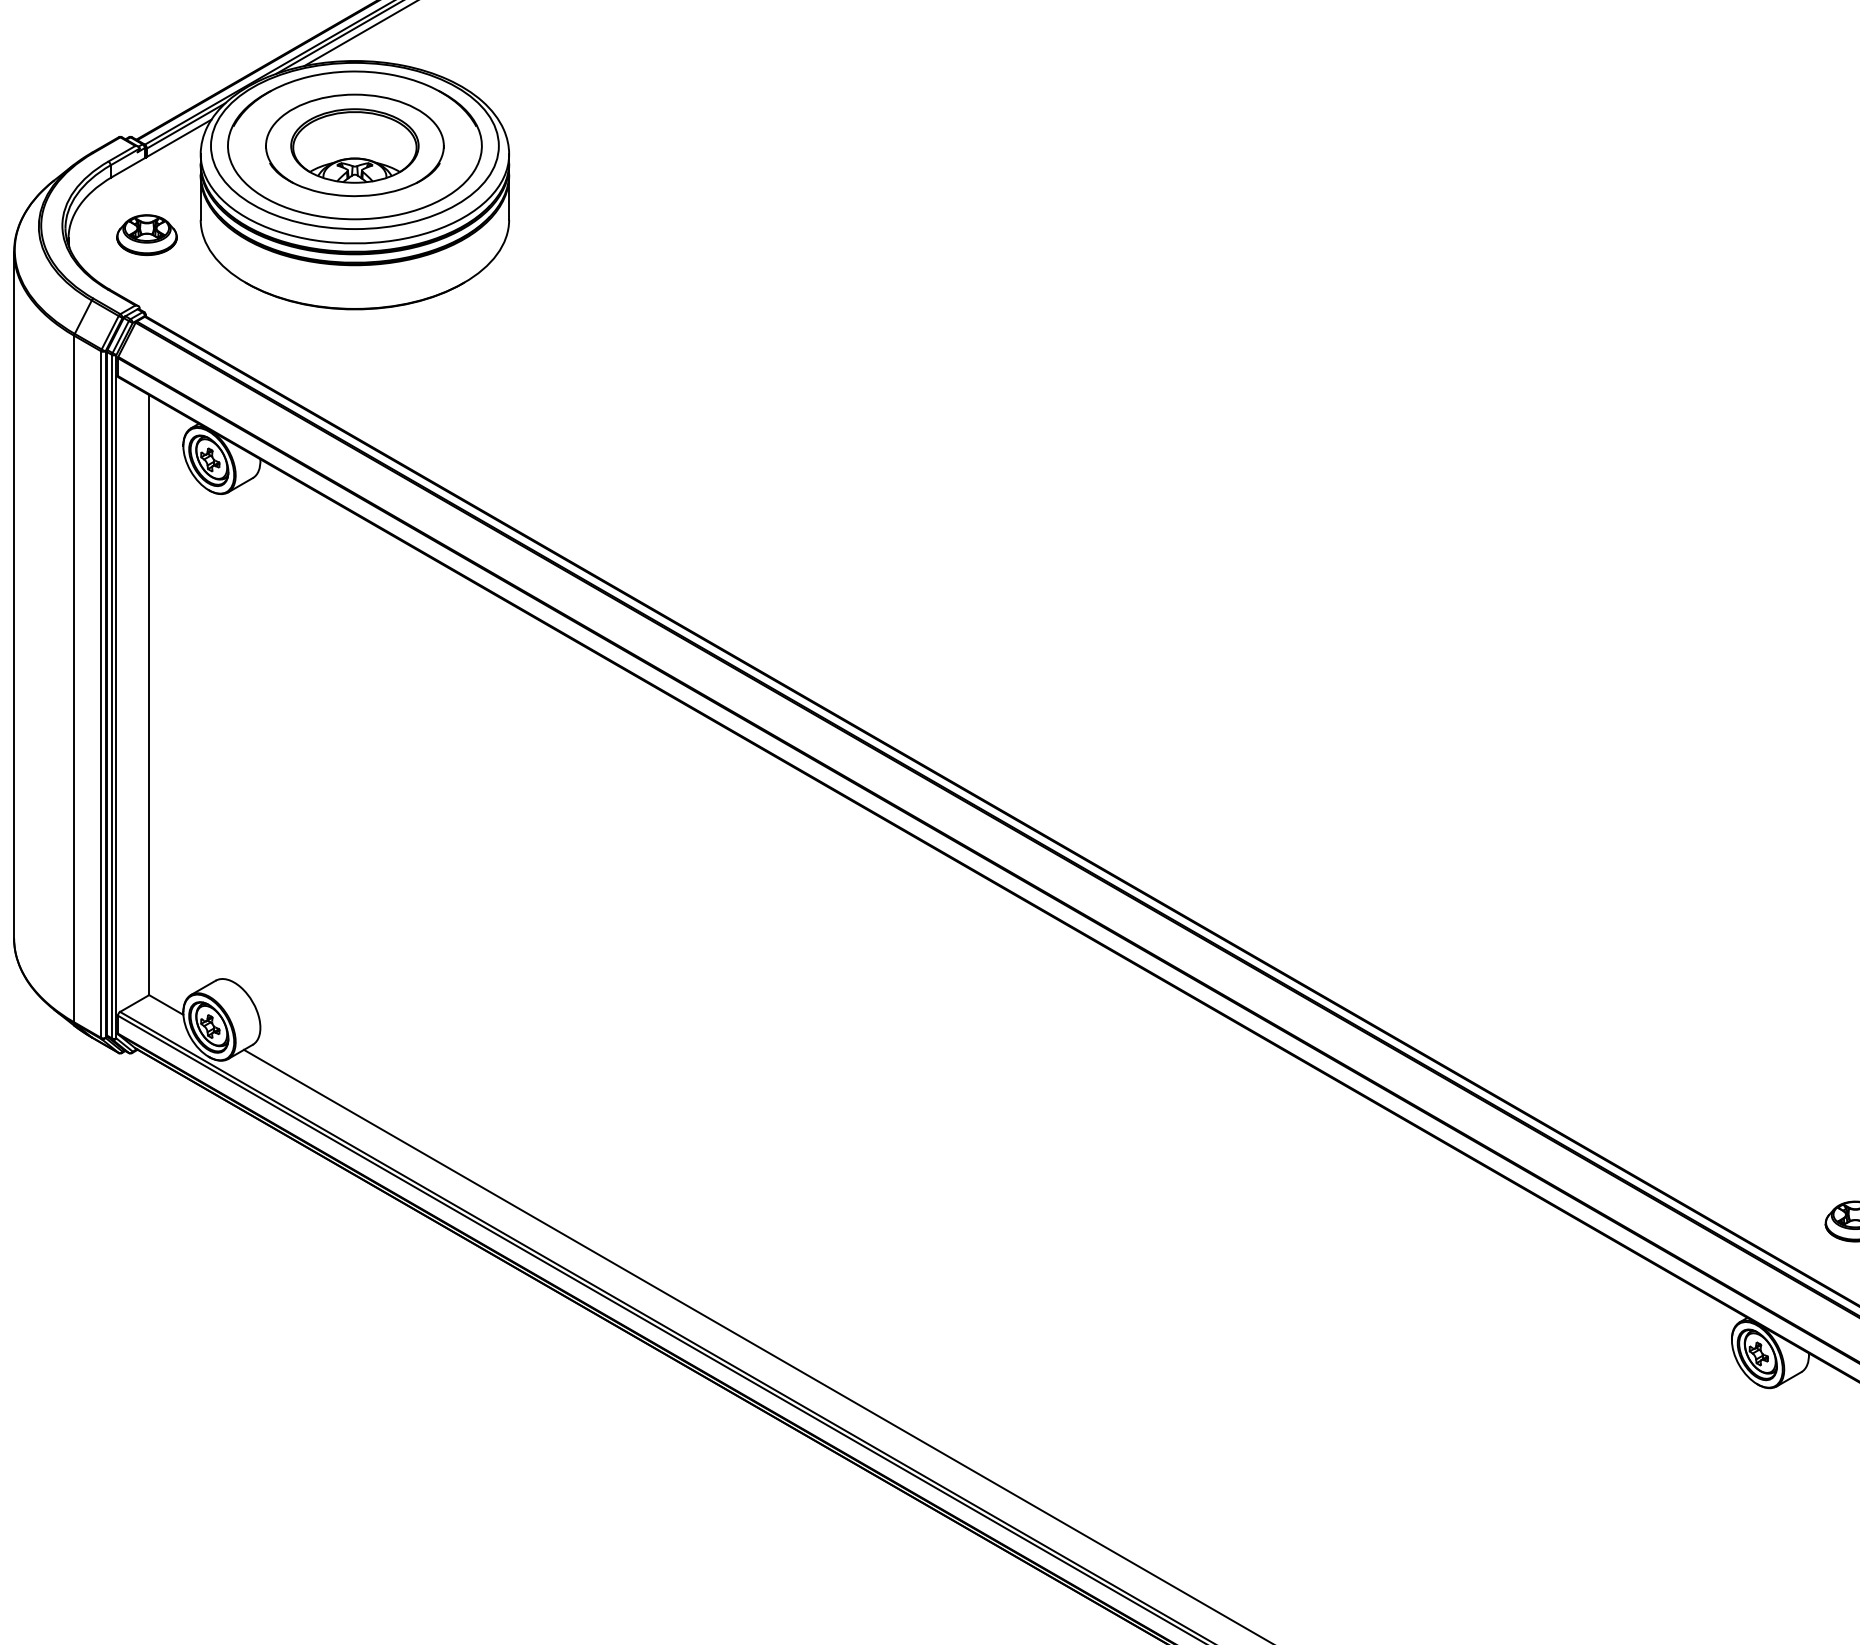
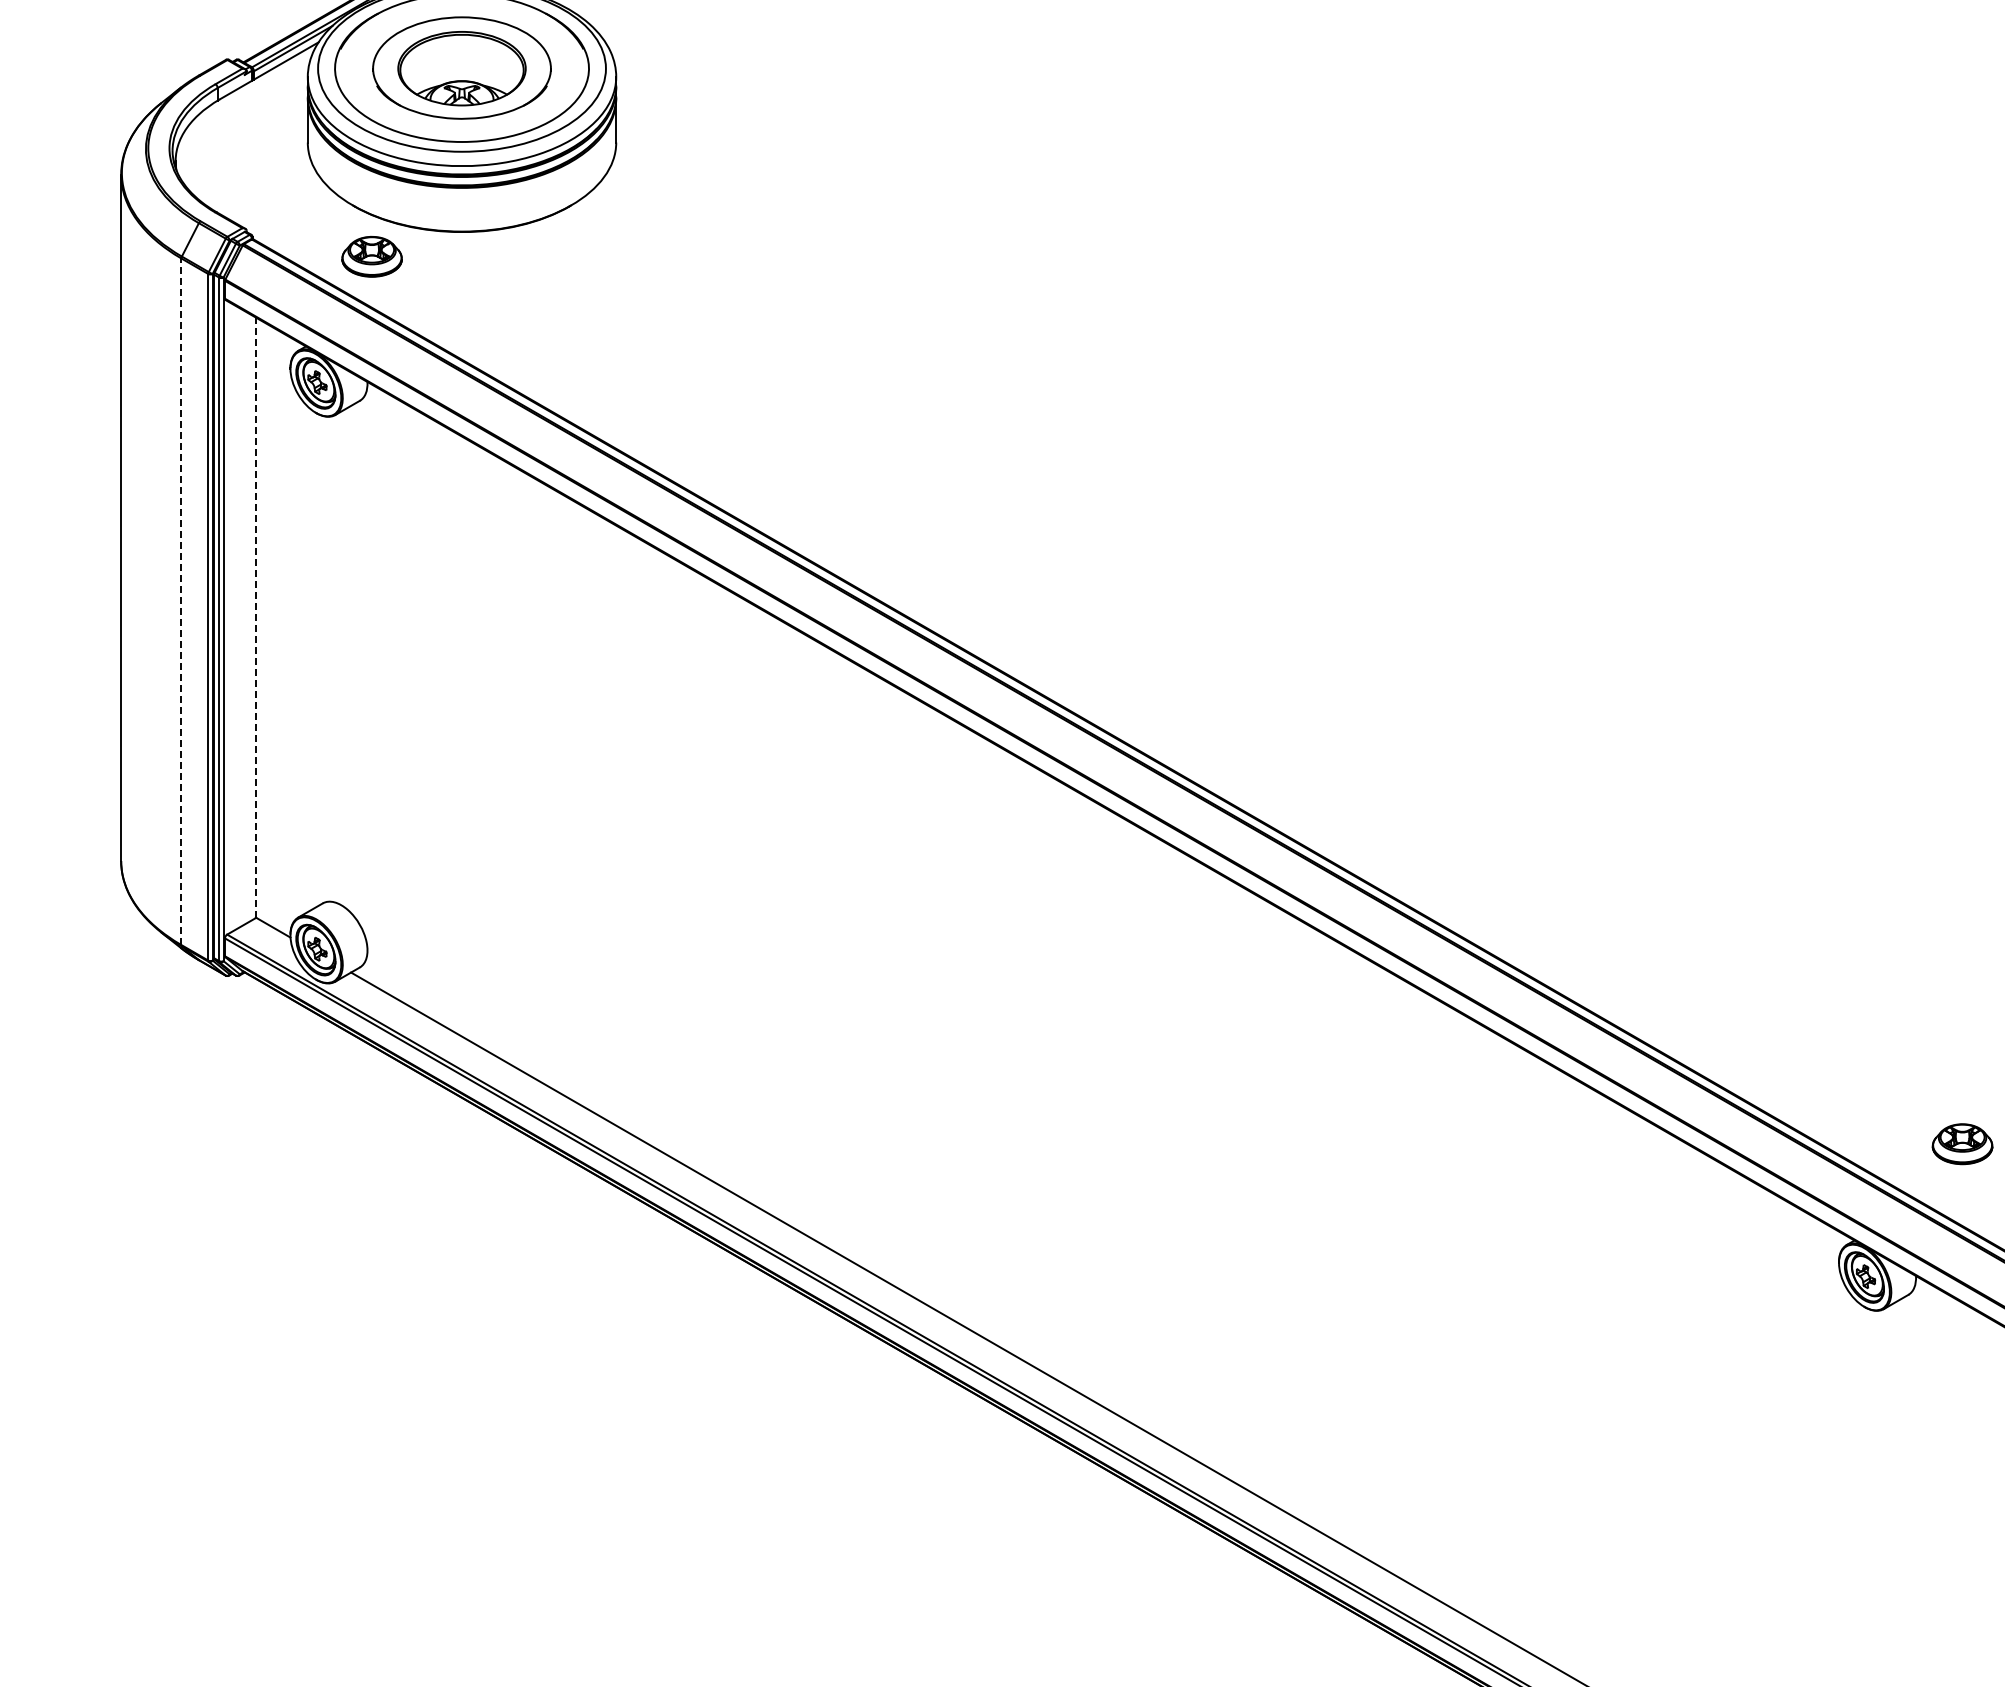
part: (146, 234) -> (371, 256), moved
line: (74, 678) -> (181, 601), solid -> dashed
line: (148, 694) -> (255, 617), solid -> dashed

